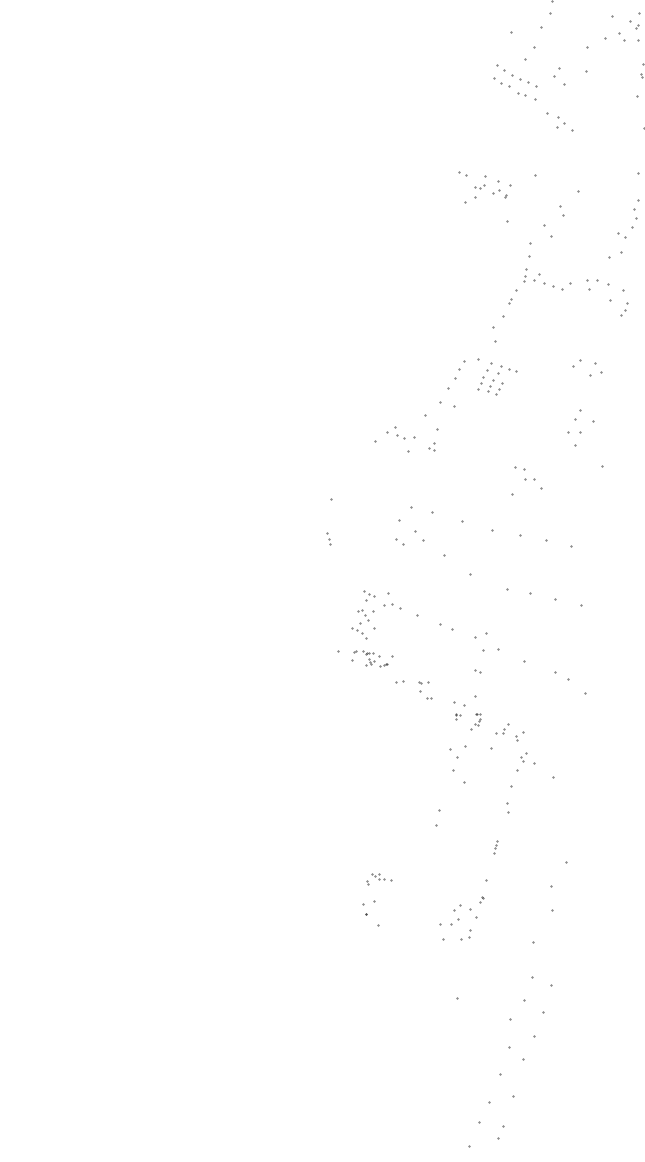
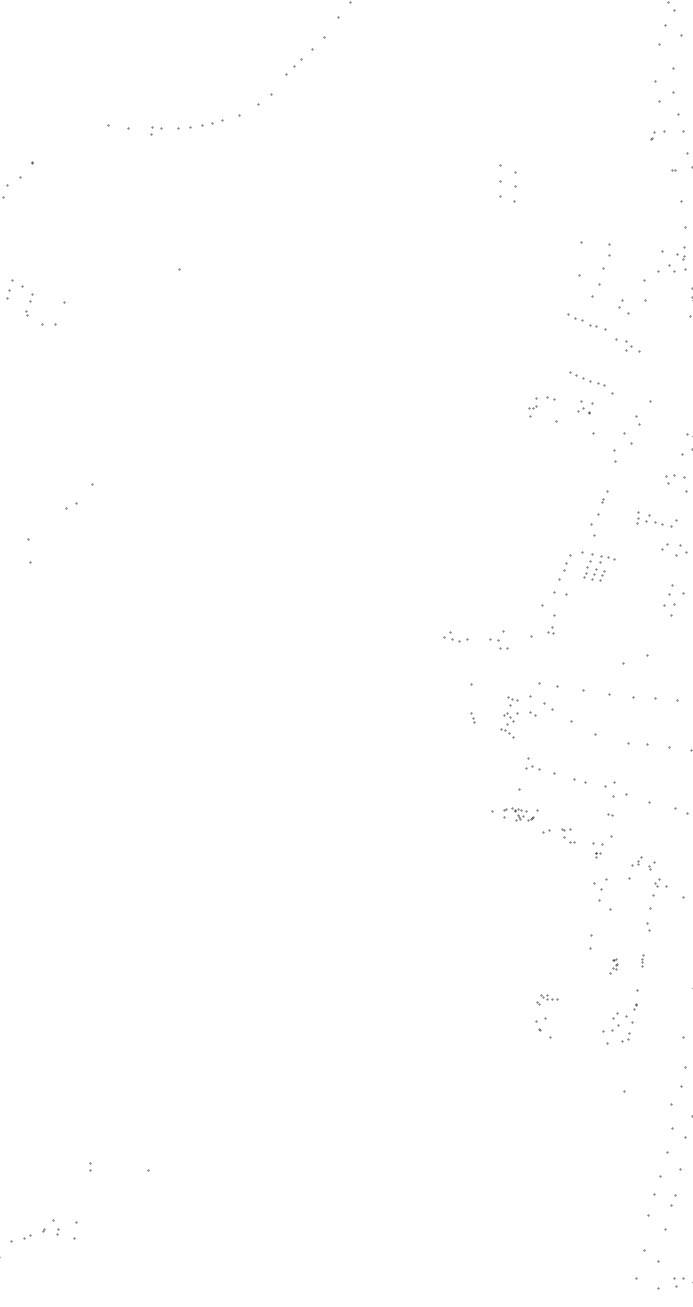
part: (517, 75) -> (587, 378), moved
part: (479, 186) -> (532, 407), moved
part: (546, 279) -> (656, 519), moved
part: (401, 432) -> (455, 636), moved
part: (523, 472) -> (498, 643), moved
part: (363, 615) -> (509, 717), moved
part: (475, 721) -> (613, 966), moved

